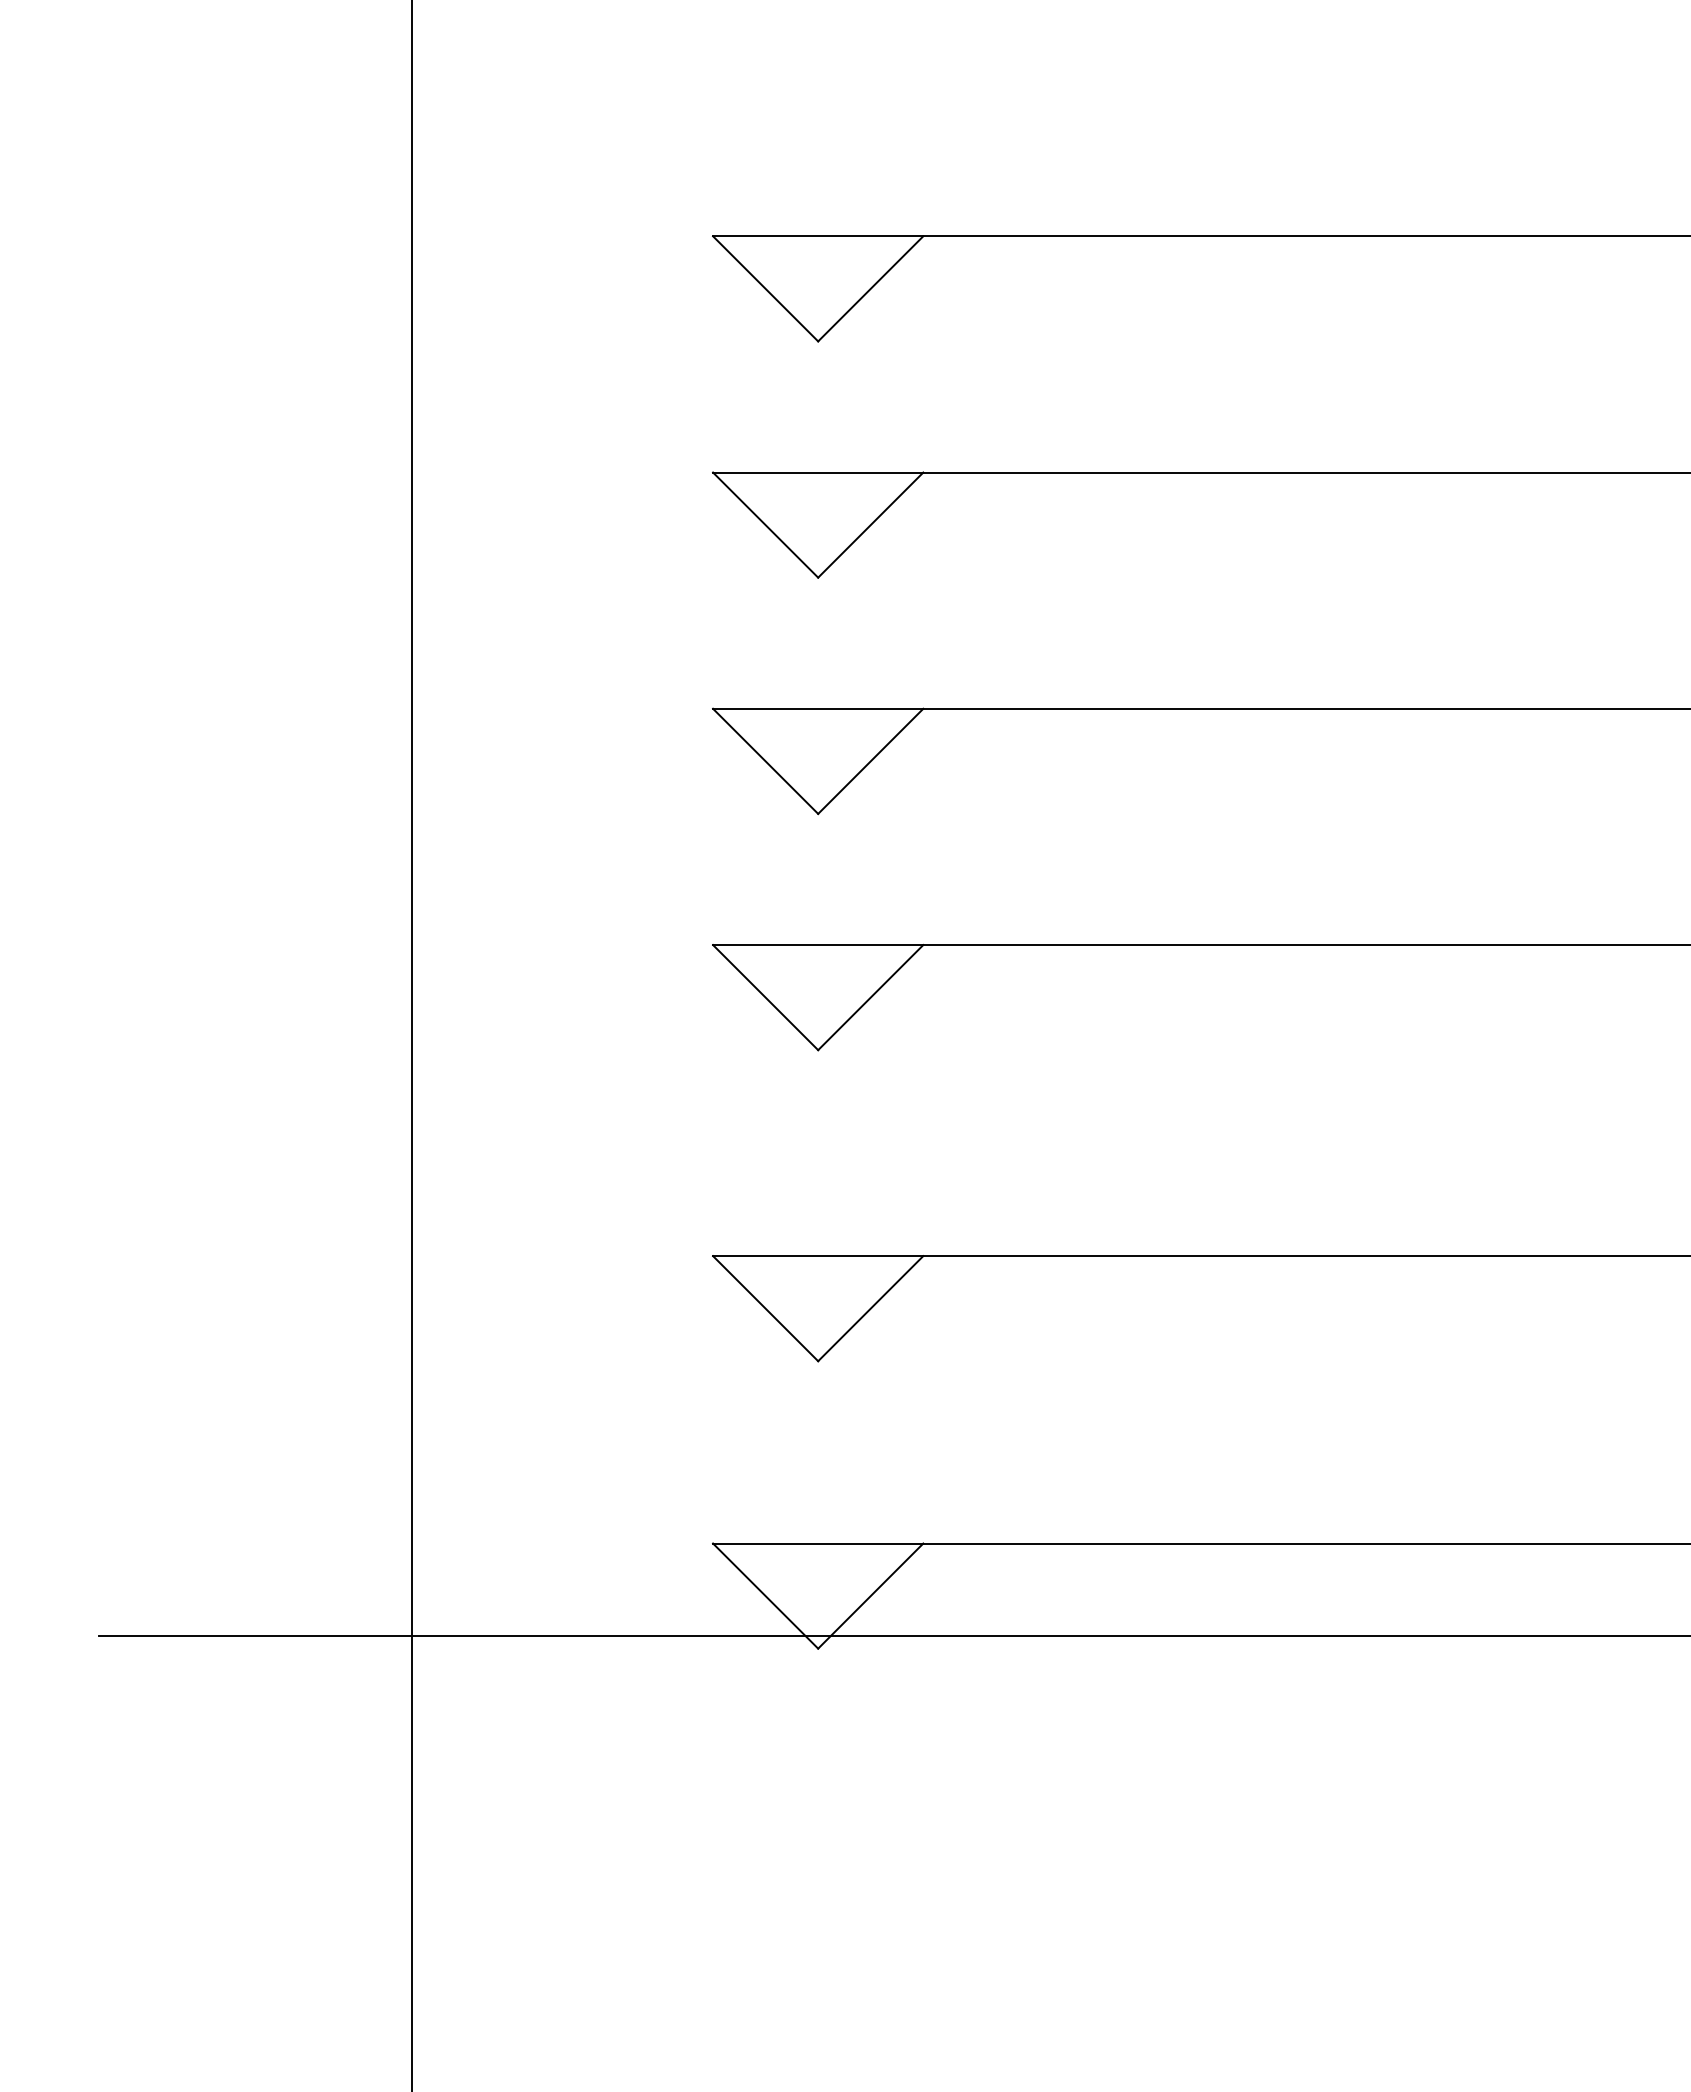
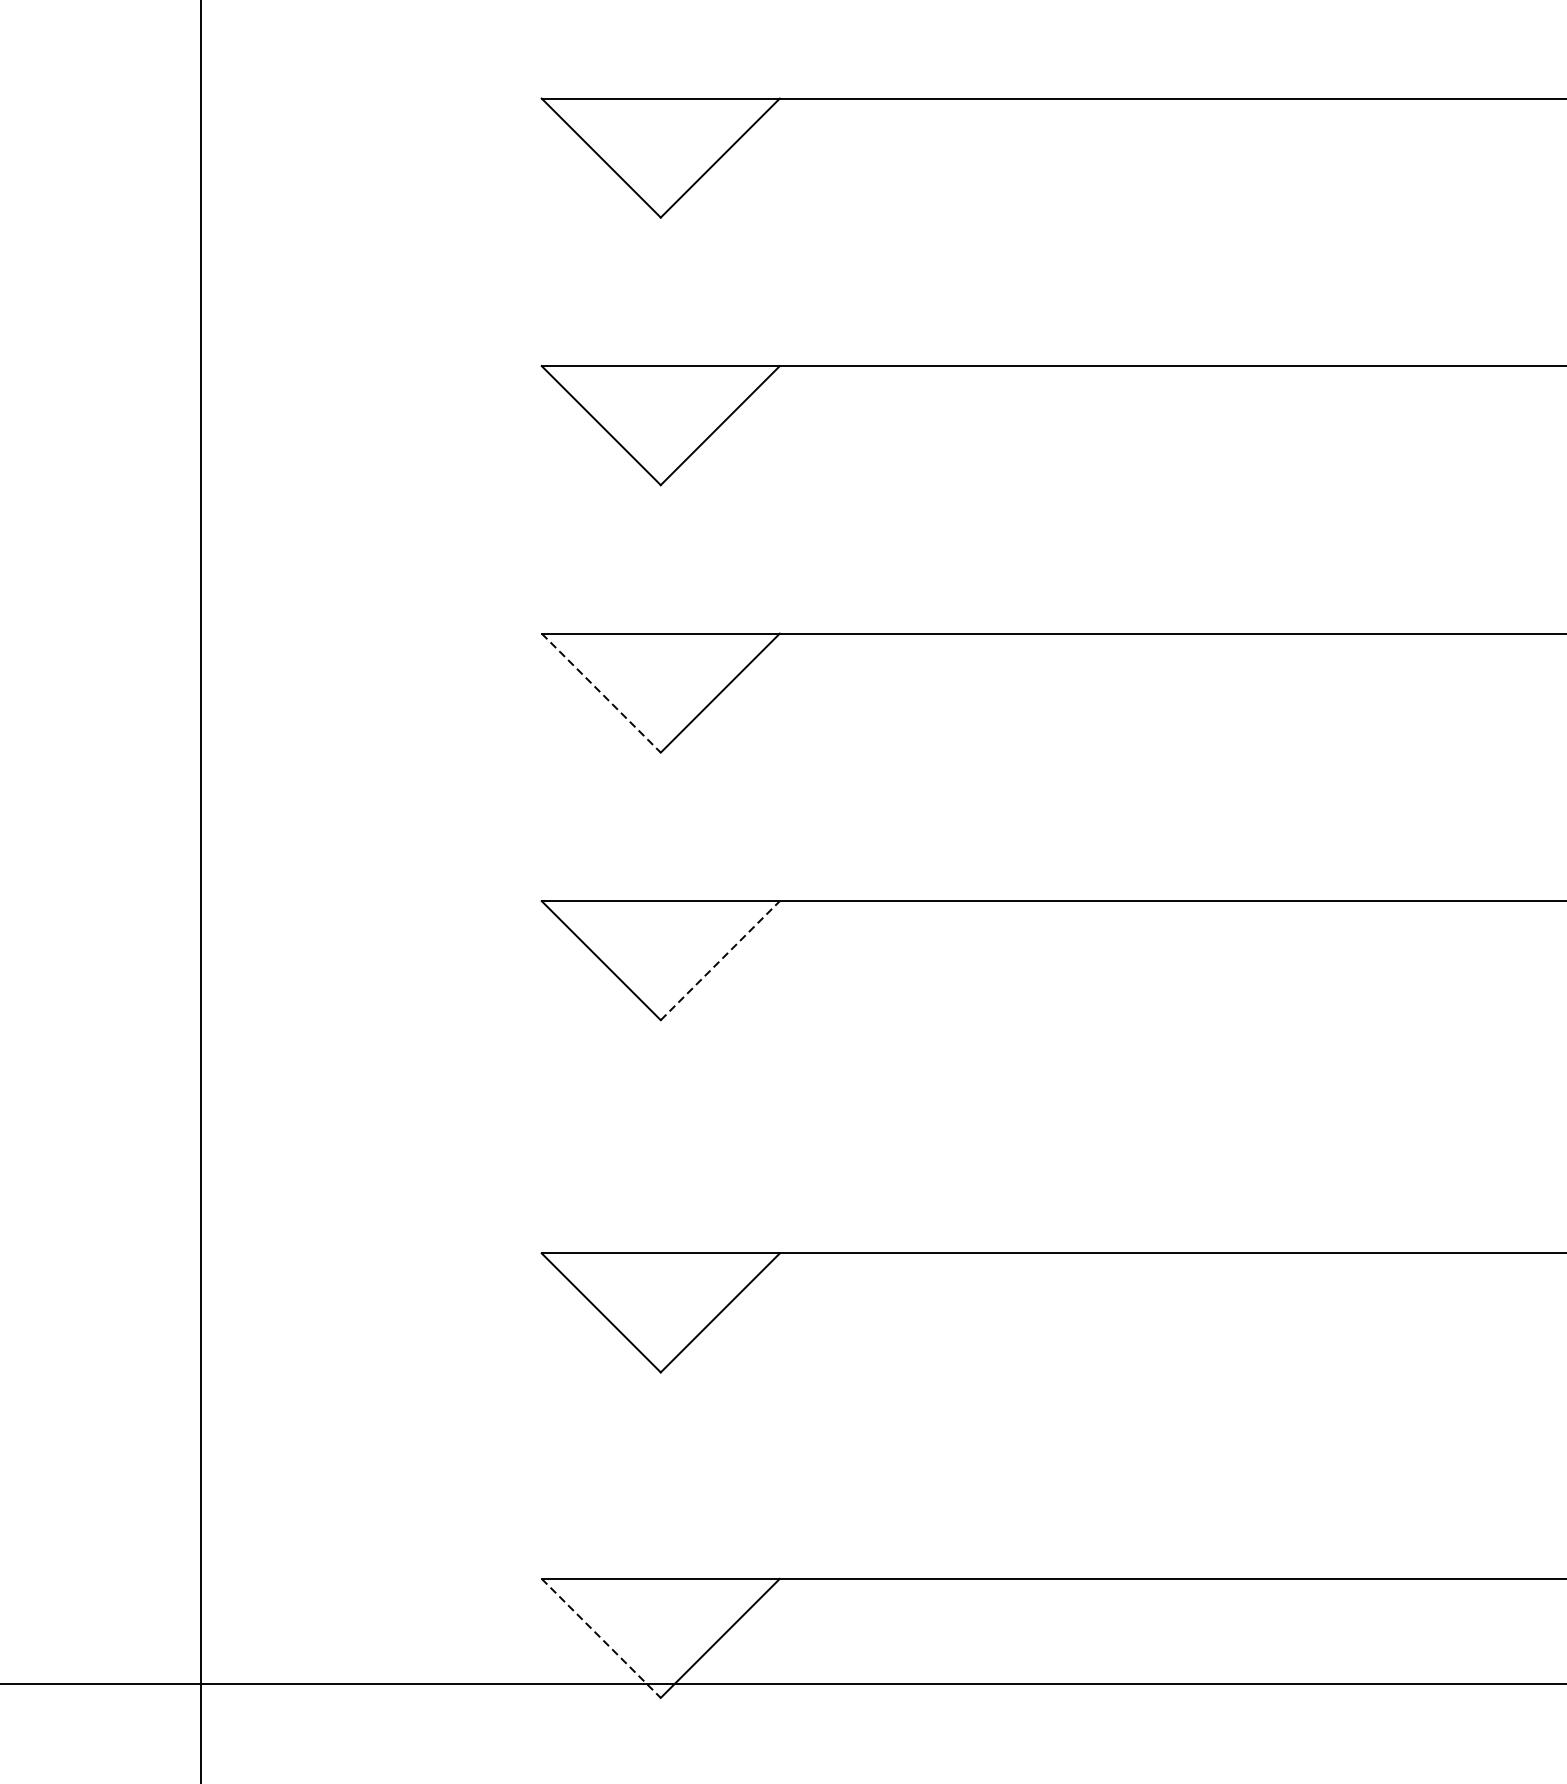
line: (765, 761) -> (601, 693), solid -> dashed
line: (871, 997) -> (721, 960), solid -> dashed
line: (765, 1596) -> (601, 1638), solid -> dashed

